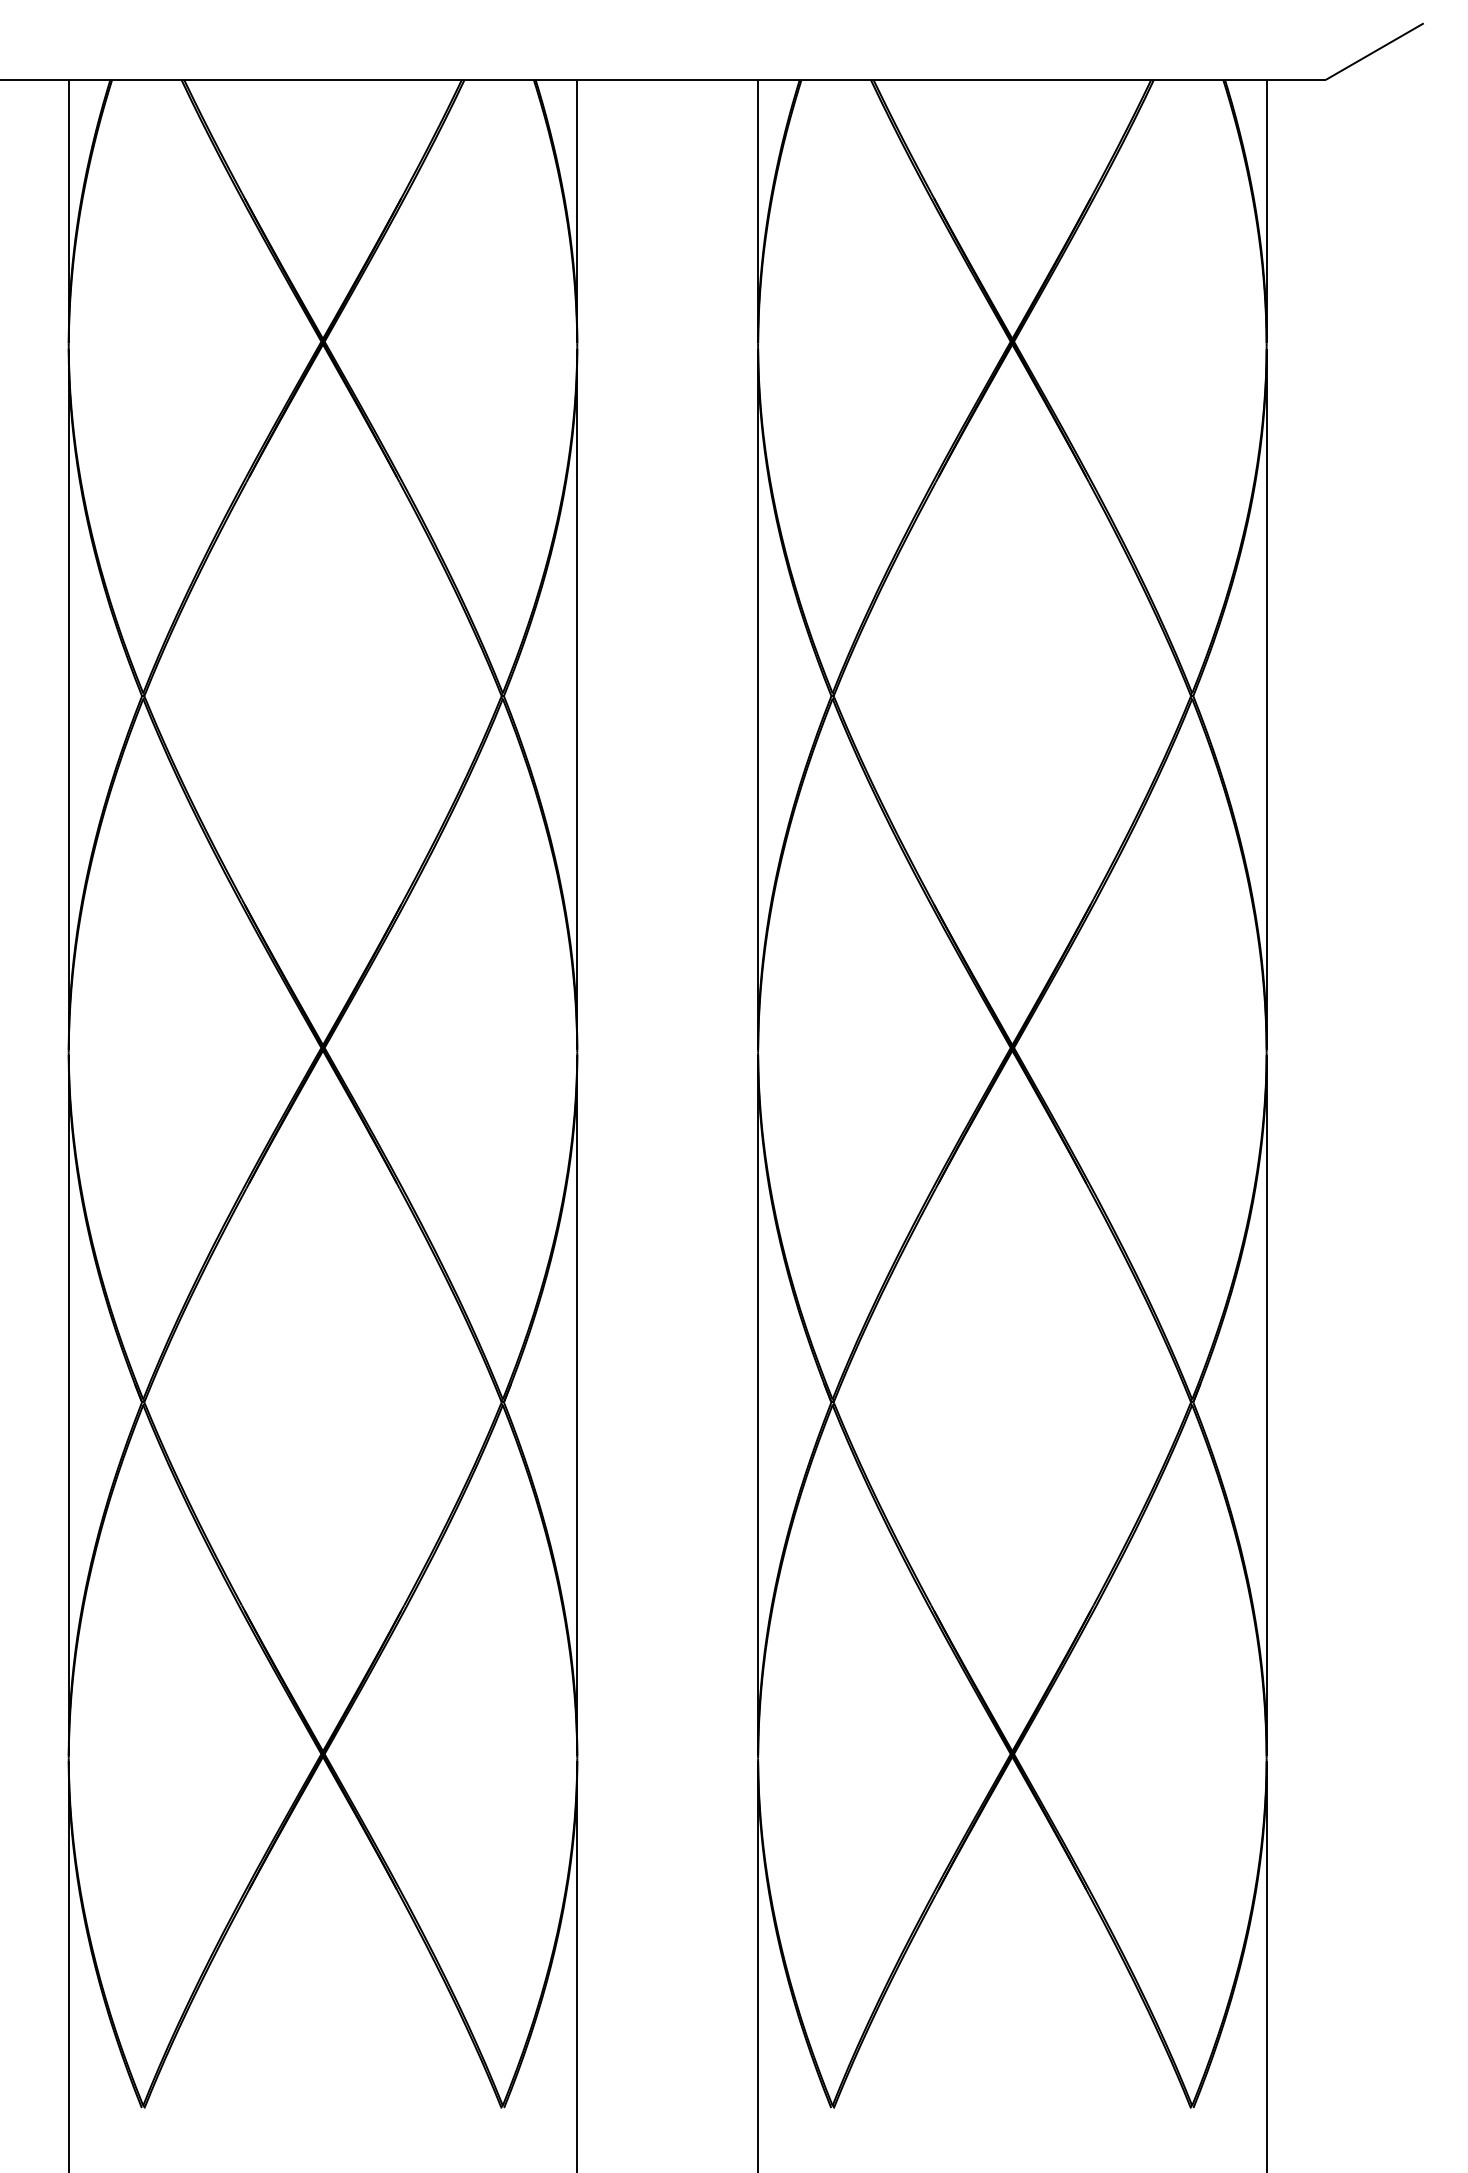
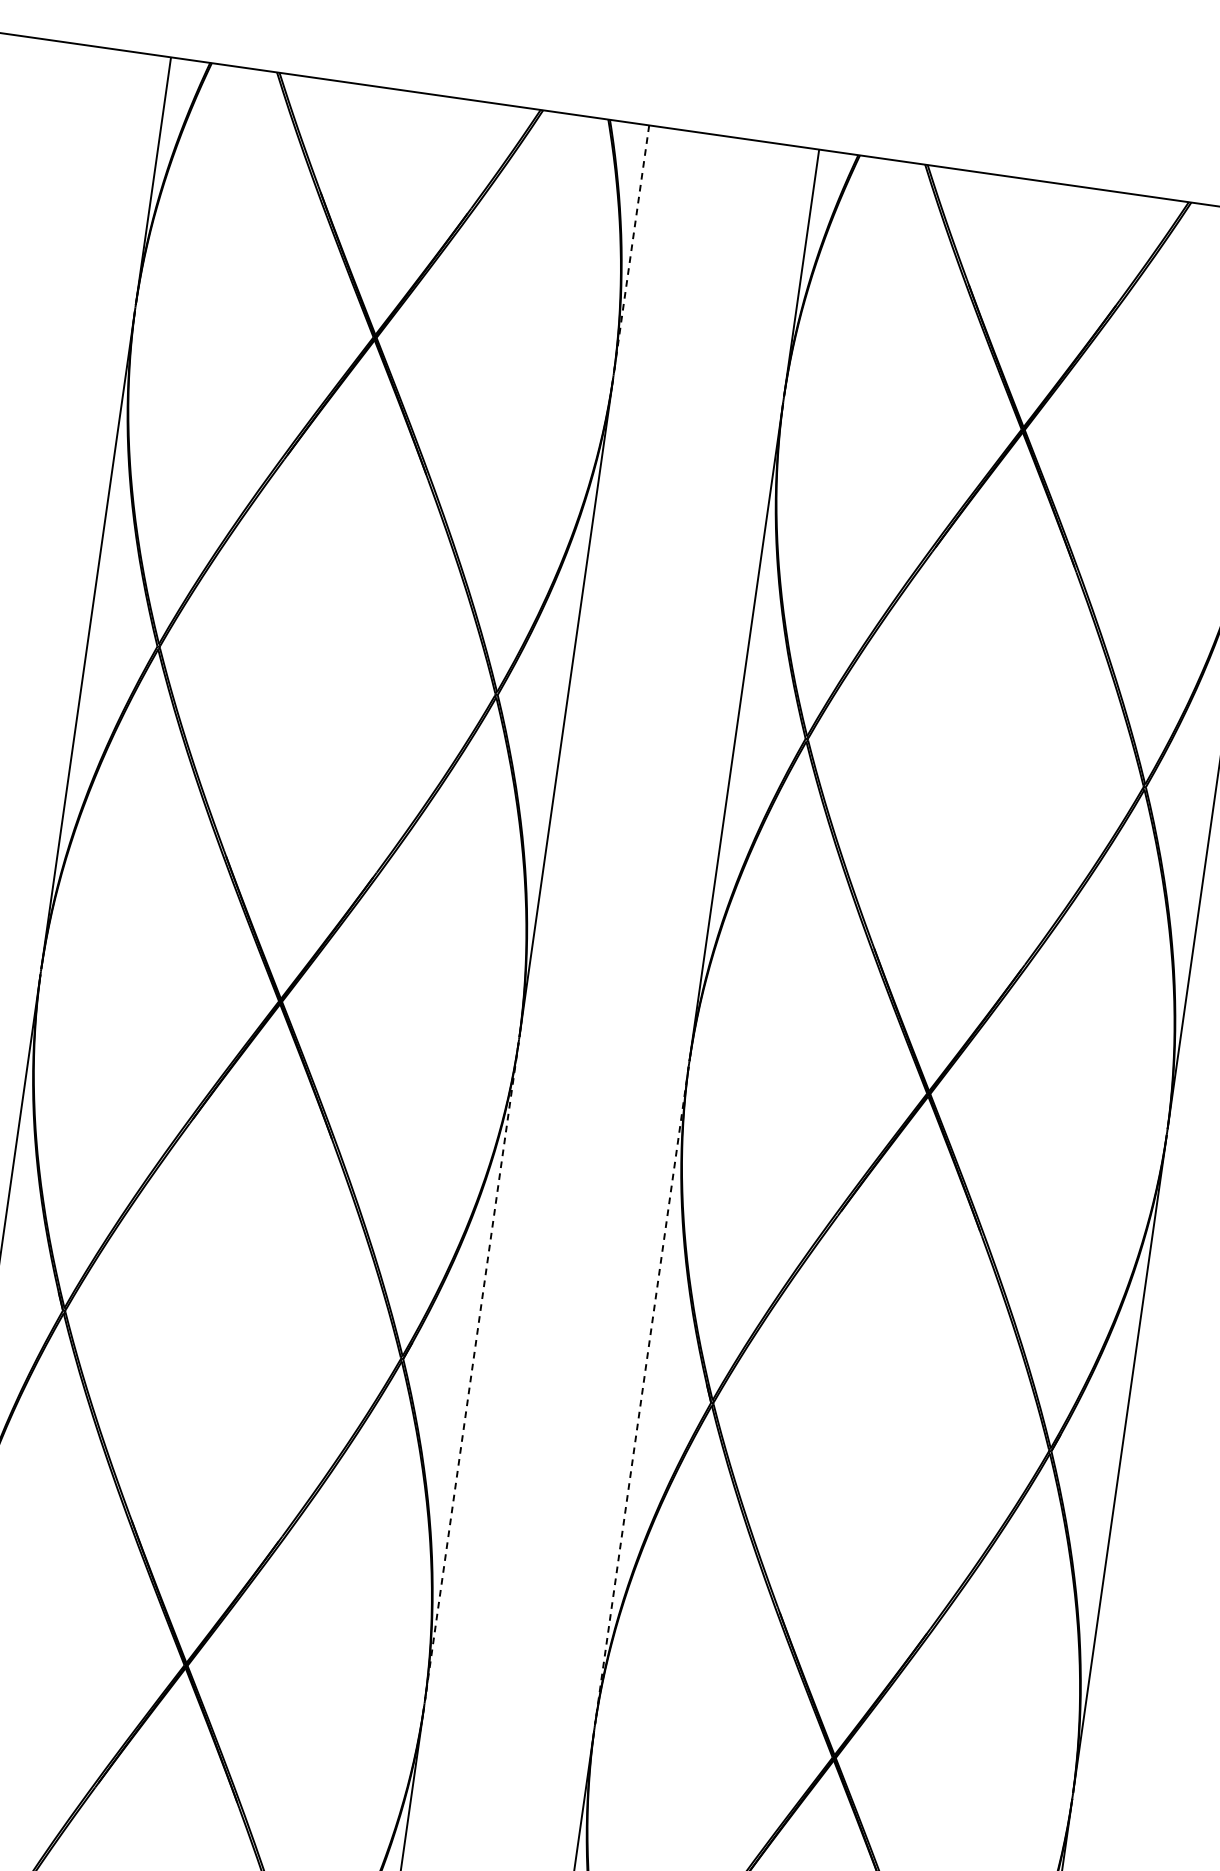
line: (577, 211) -> (631, 249), solid -> dashed
line: (577, 1405) -> (471, 1371), solid -> dashed
line: (758, 1405) -> (642, 1396), solid -> dashed

